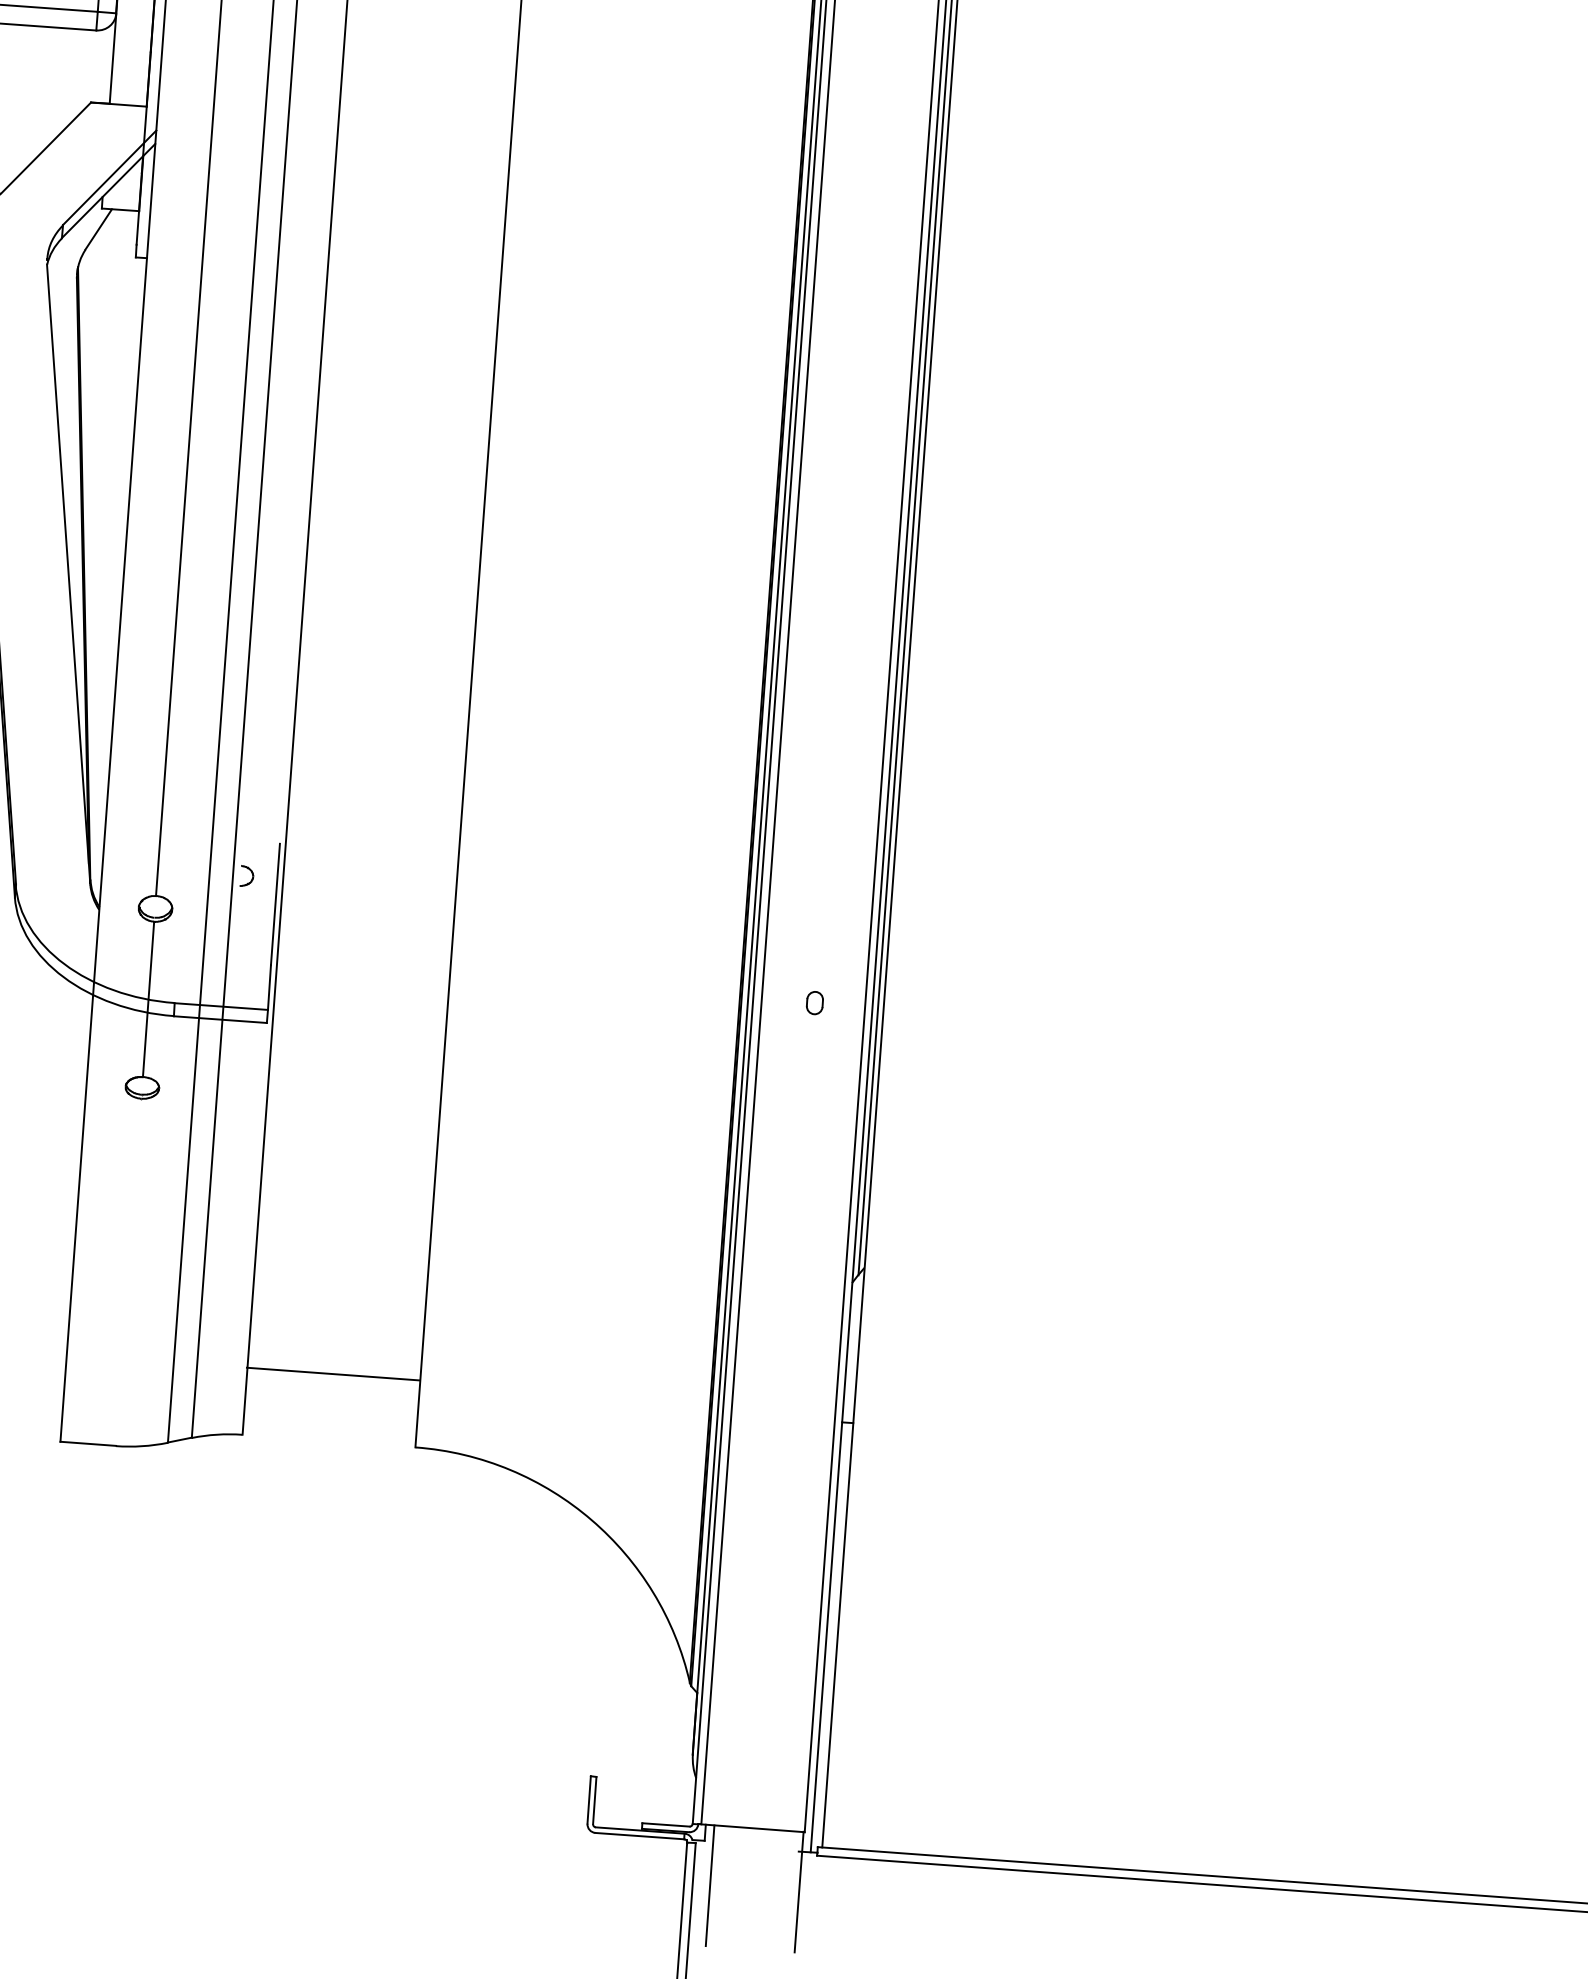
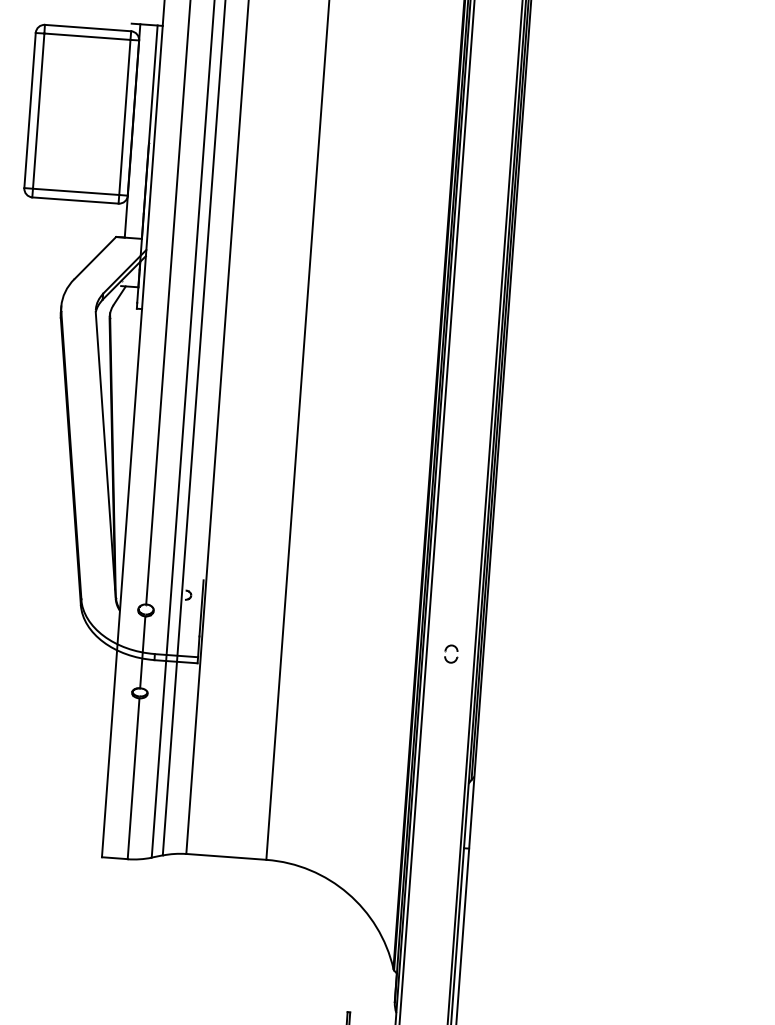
part: (815, 1001) -> (451, 653), size x1.67
line: (128, 1271) -> (133, 778), added
line: (333, 1373) -> (226, 856), moved

